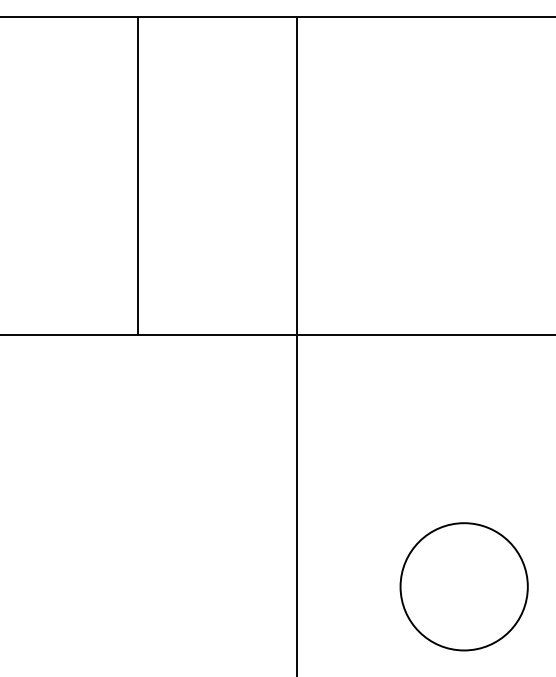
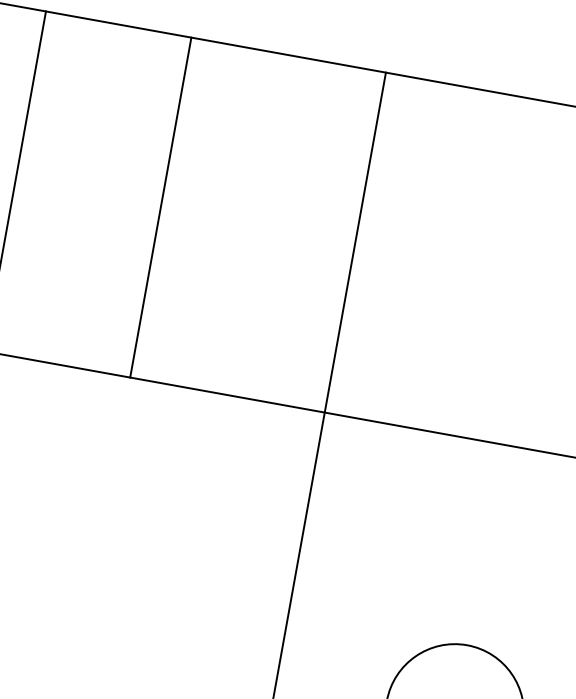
line: (138, 176) -> (161, 207), moved

